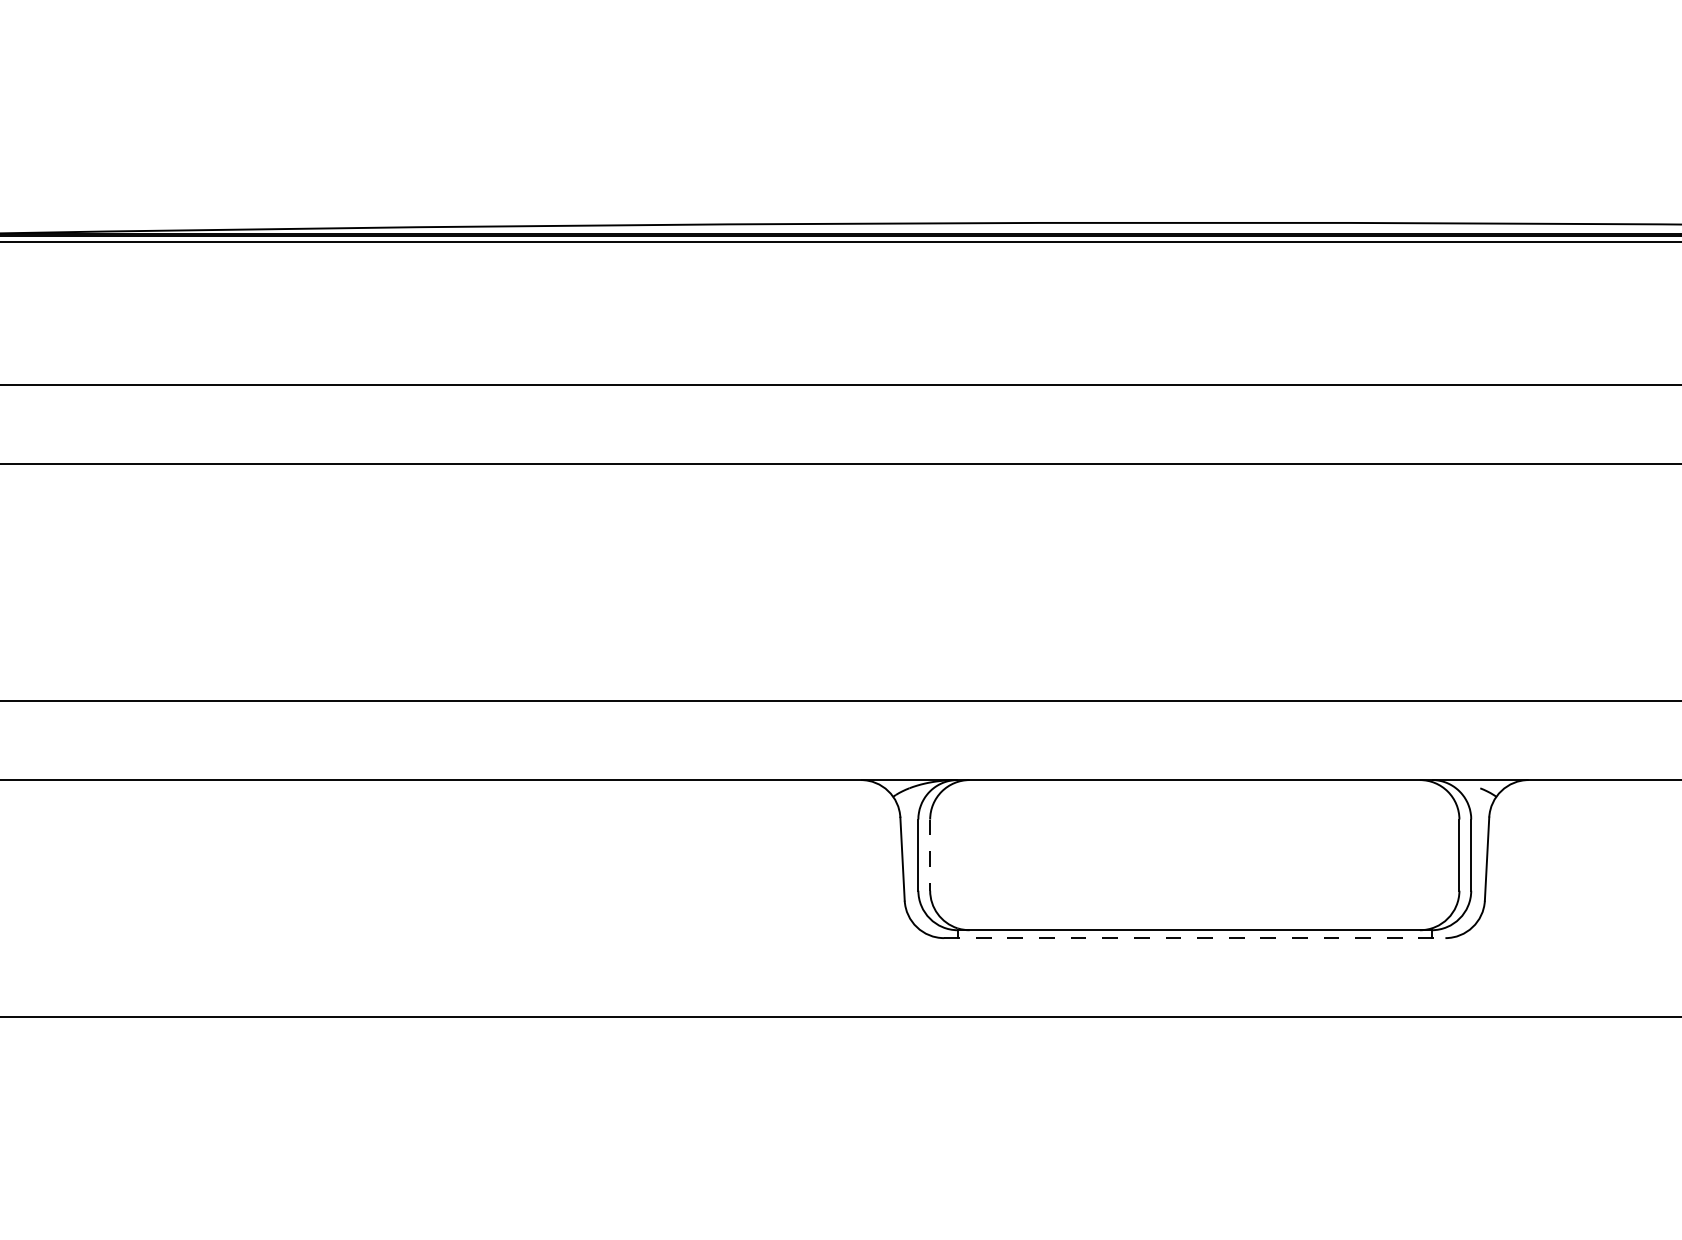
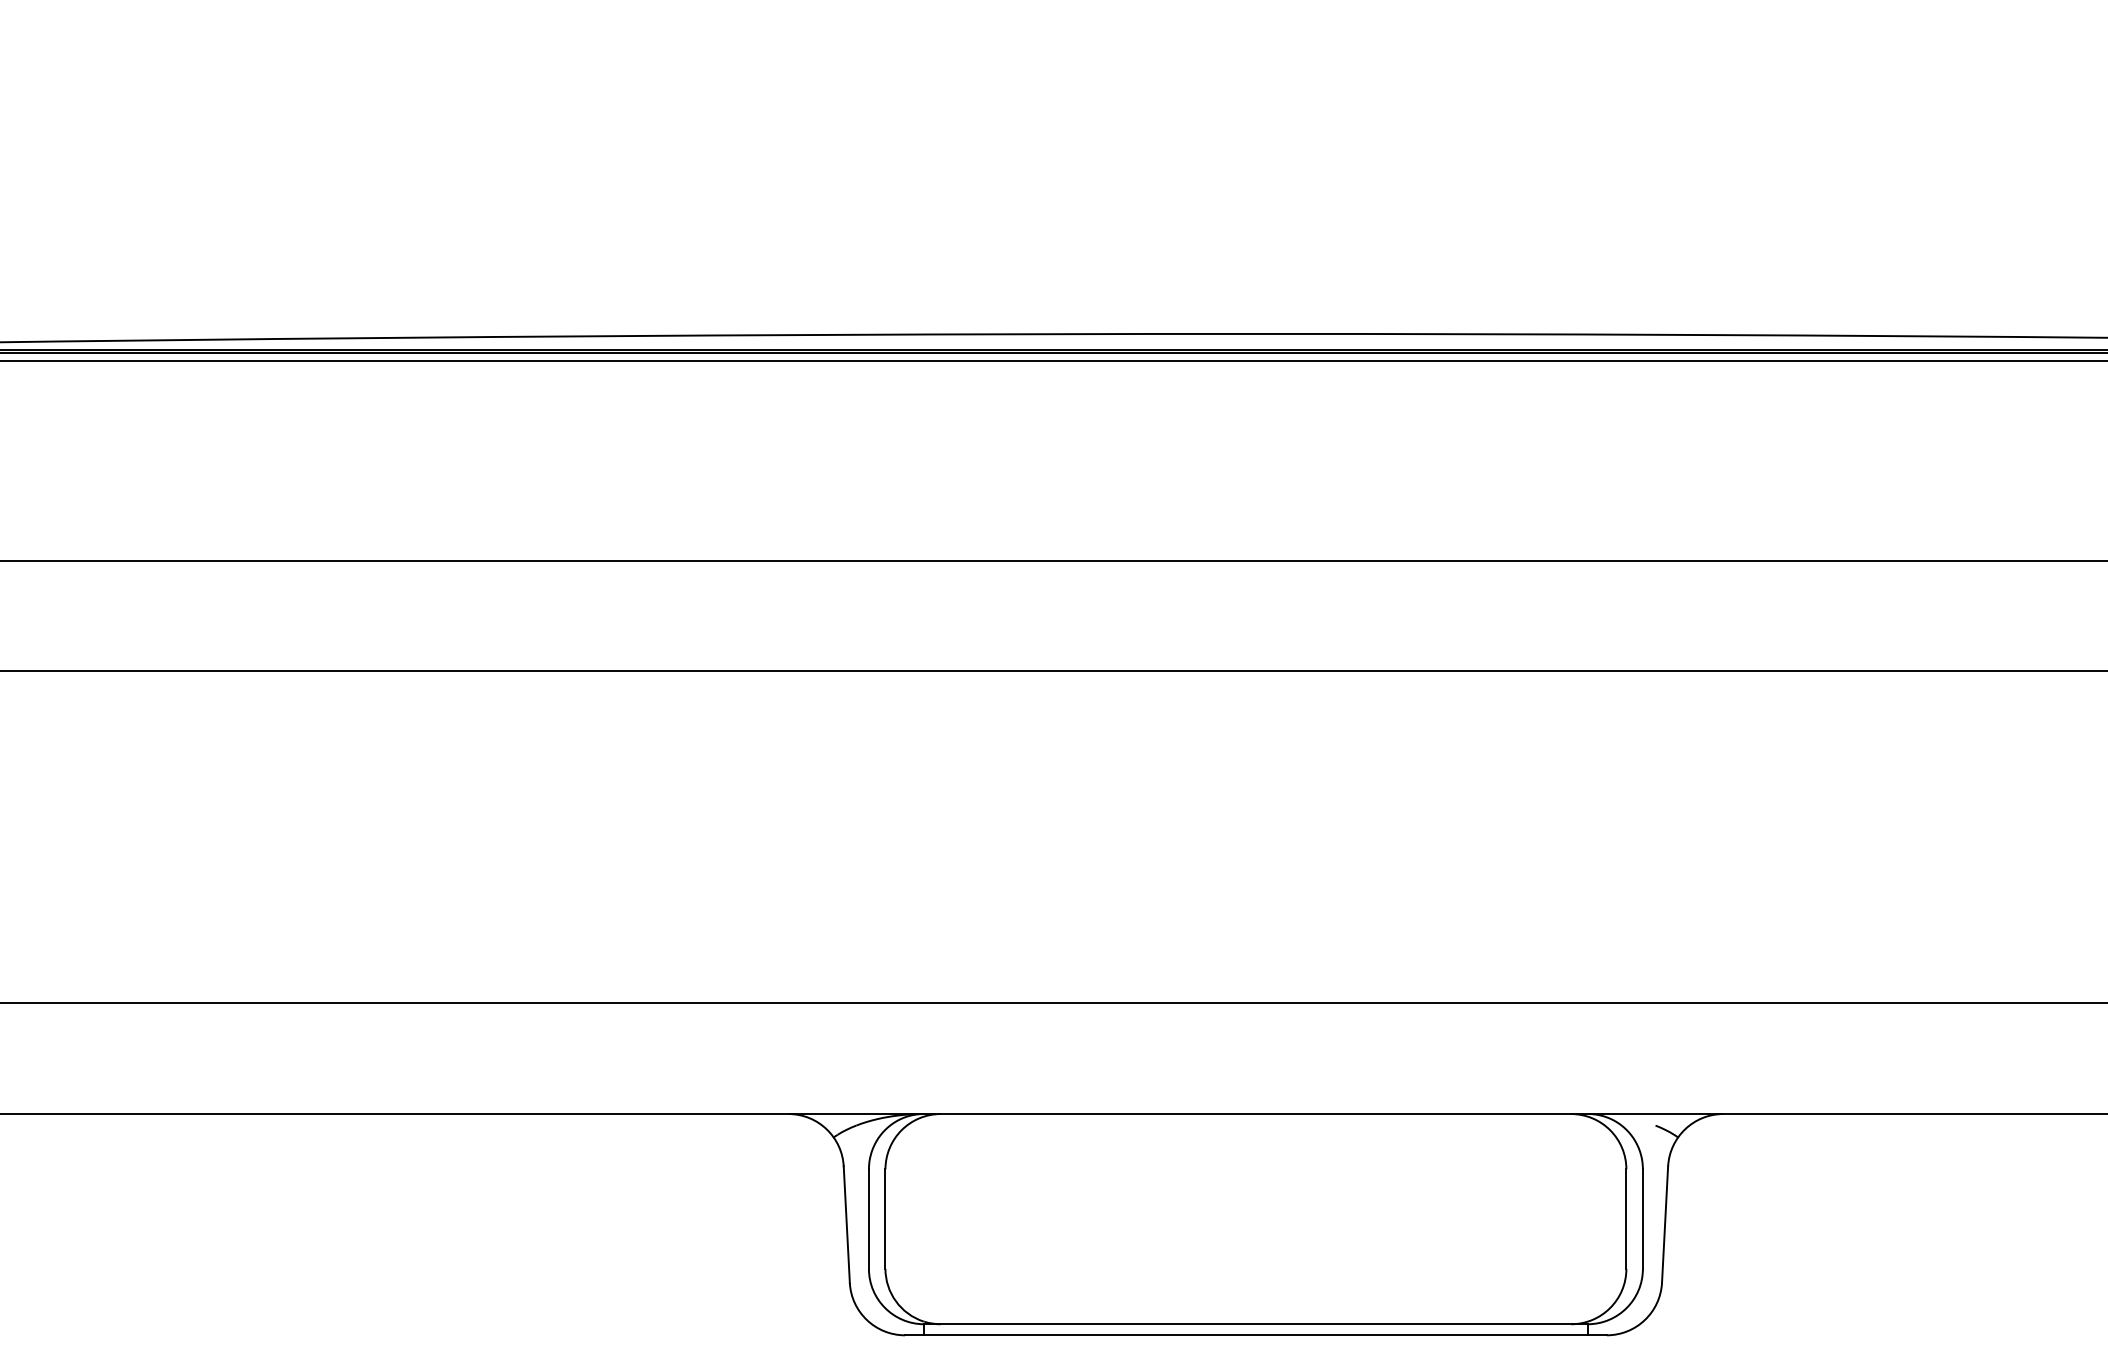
line: (930, 855) -> (885, 1219), dashed -> solid
line: (1194, 938) -> (1255, 1335), dashed -> solid

